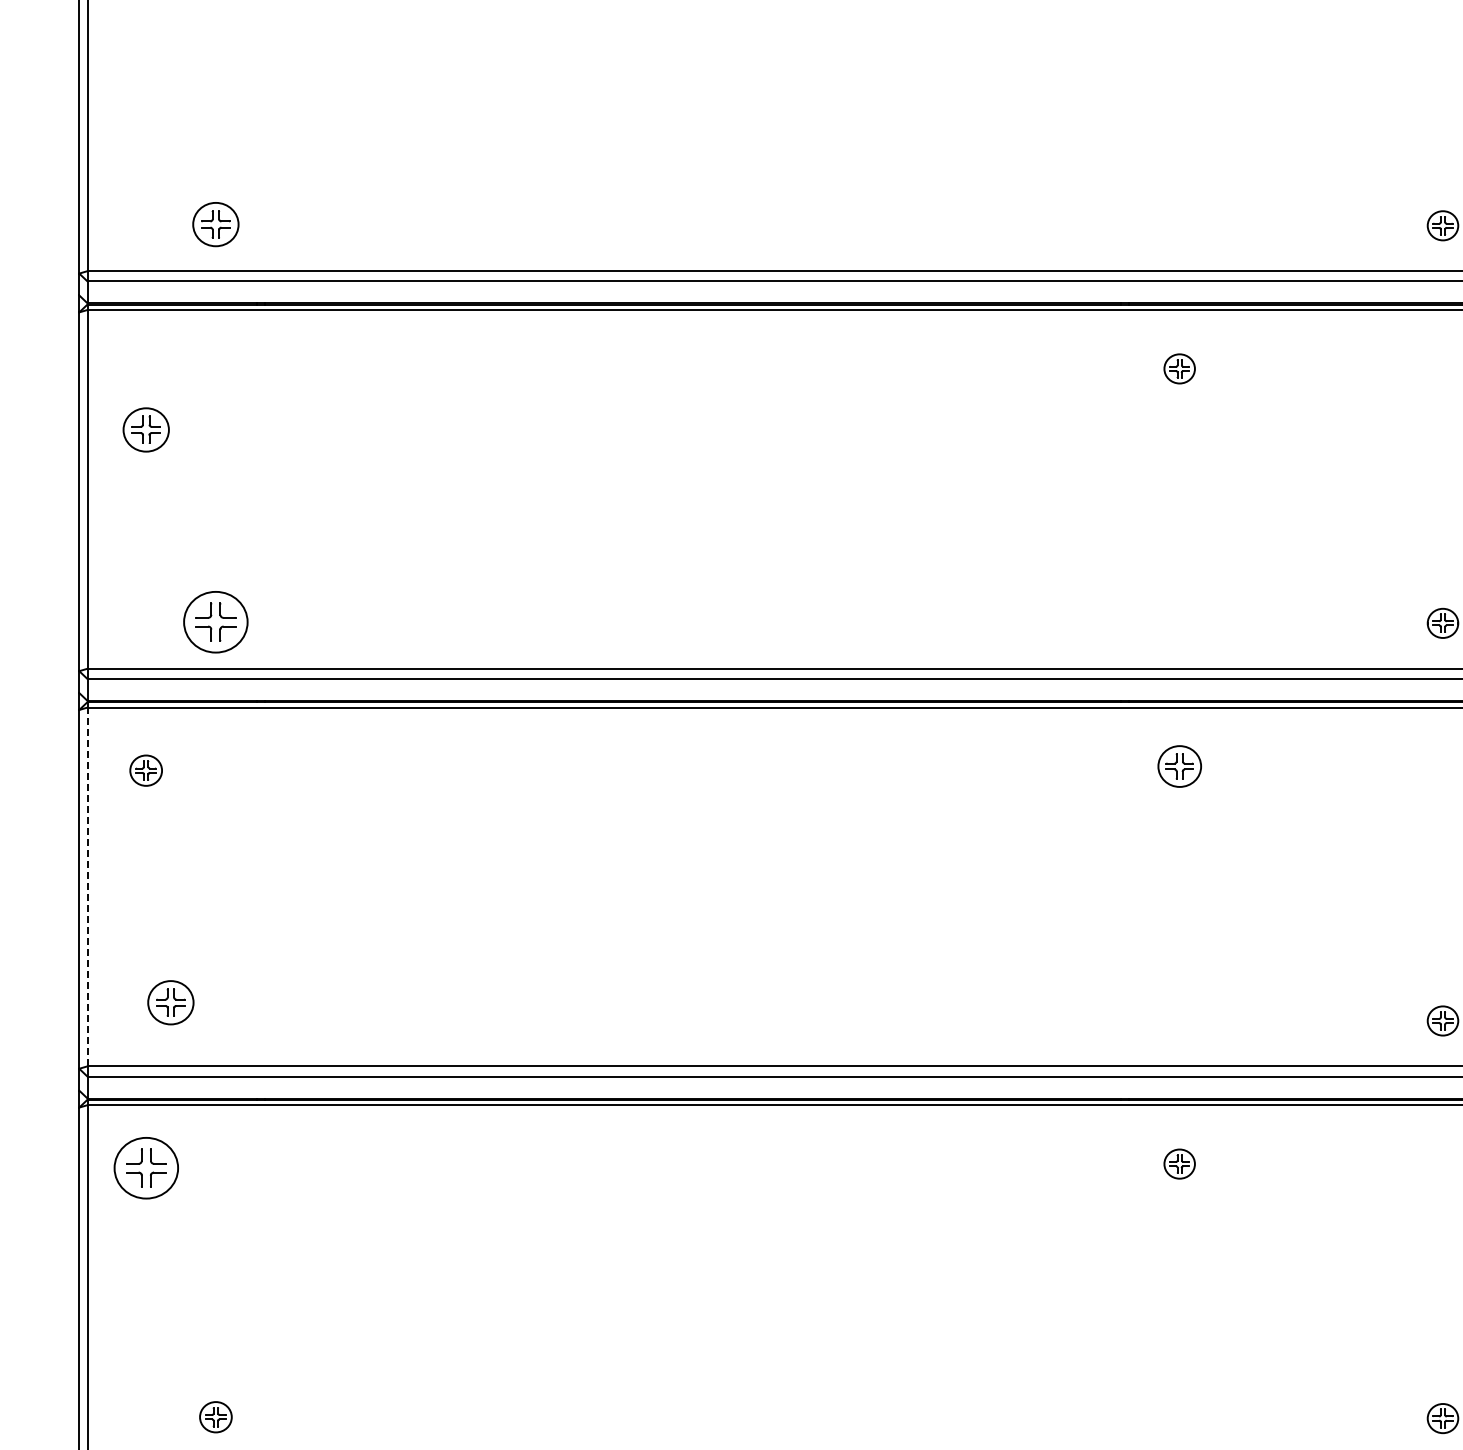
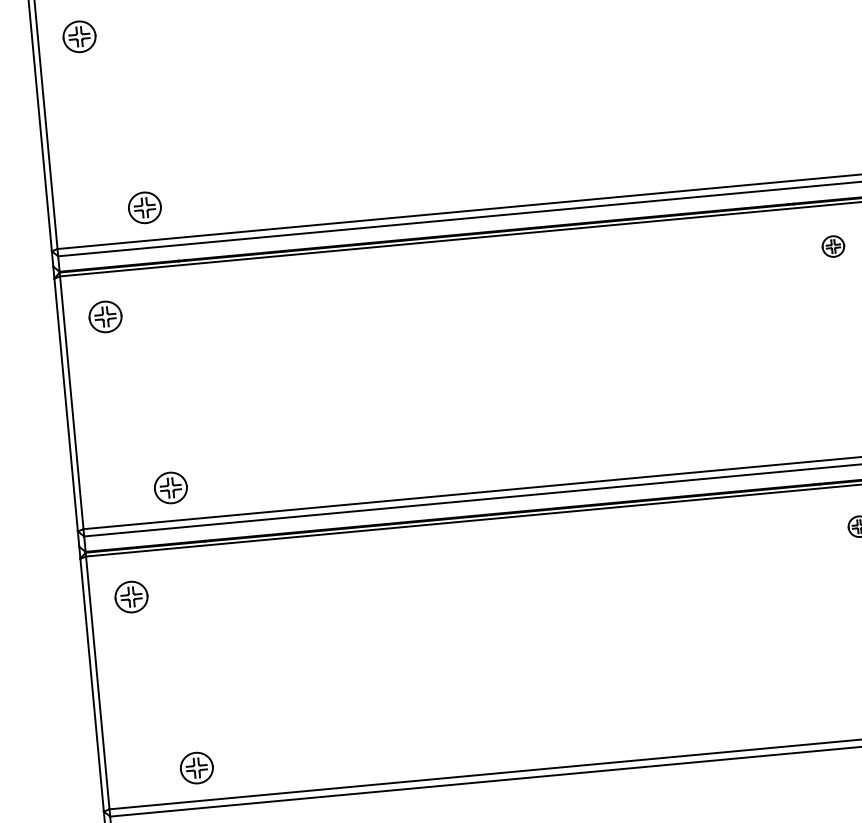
part: (145, 429) -> (79, 36), moved
part: (215, 621) -> (144, 207), size x0.71
part: (1179, 766) -> (833, 246), size x0.71
part: (145, 770) -> (105, 316), size x1.43
line: (87, 886) -> (71, 402), dashed -> solid
part: (170, 1002) -> (170, 487), moved
part: (145, 1167) -> (130, 596), size x0.71
part: (215, 1416) -> (196, 767), size x1.43

